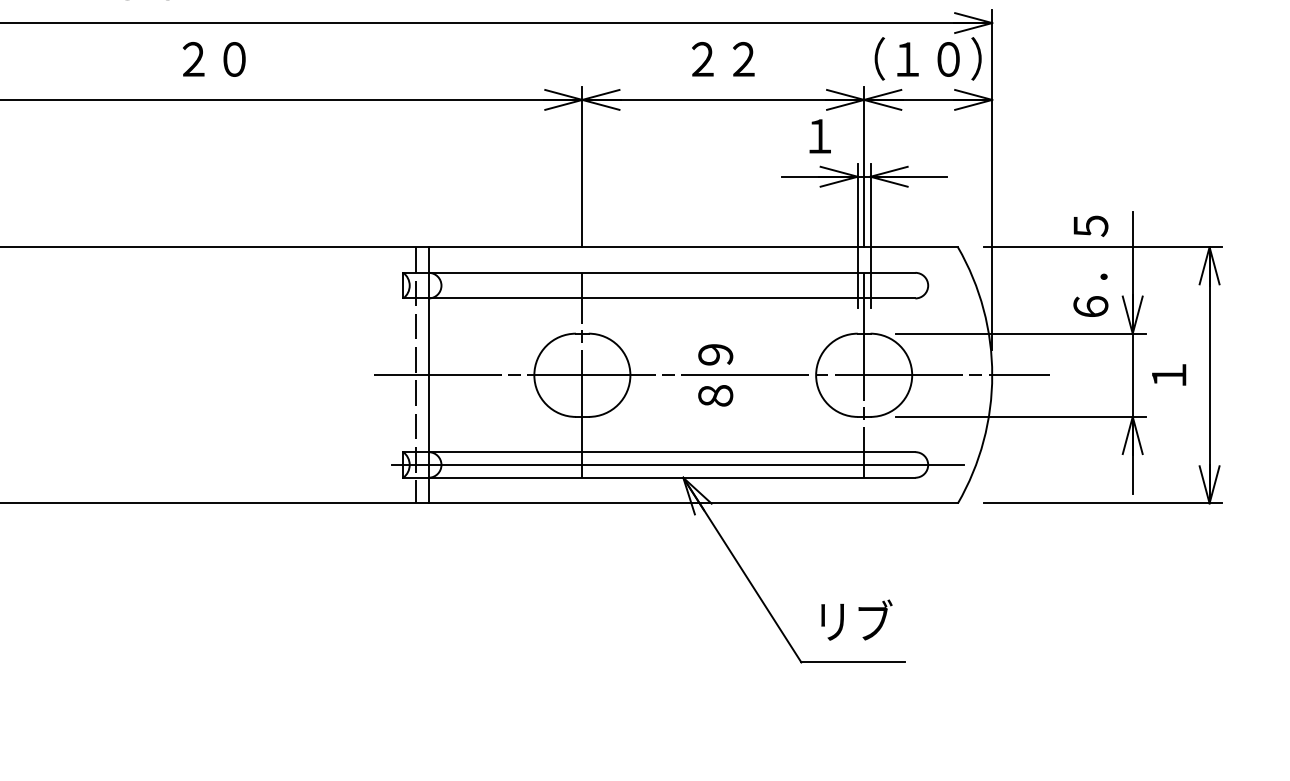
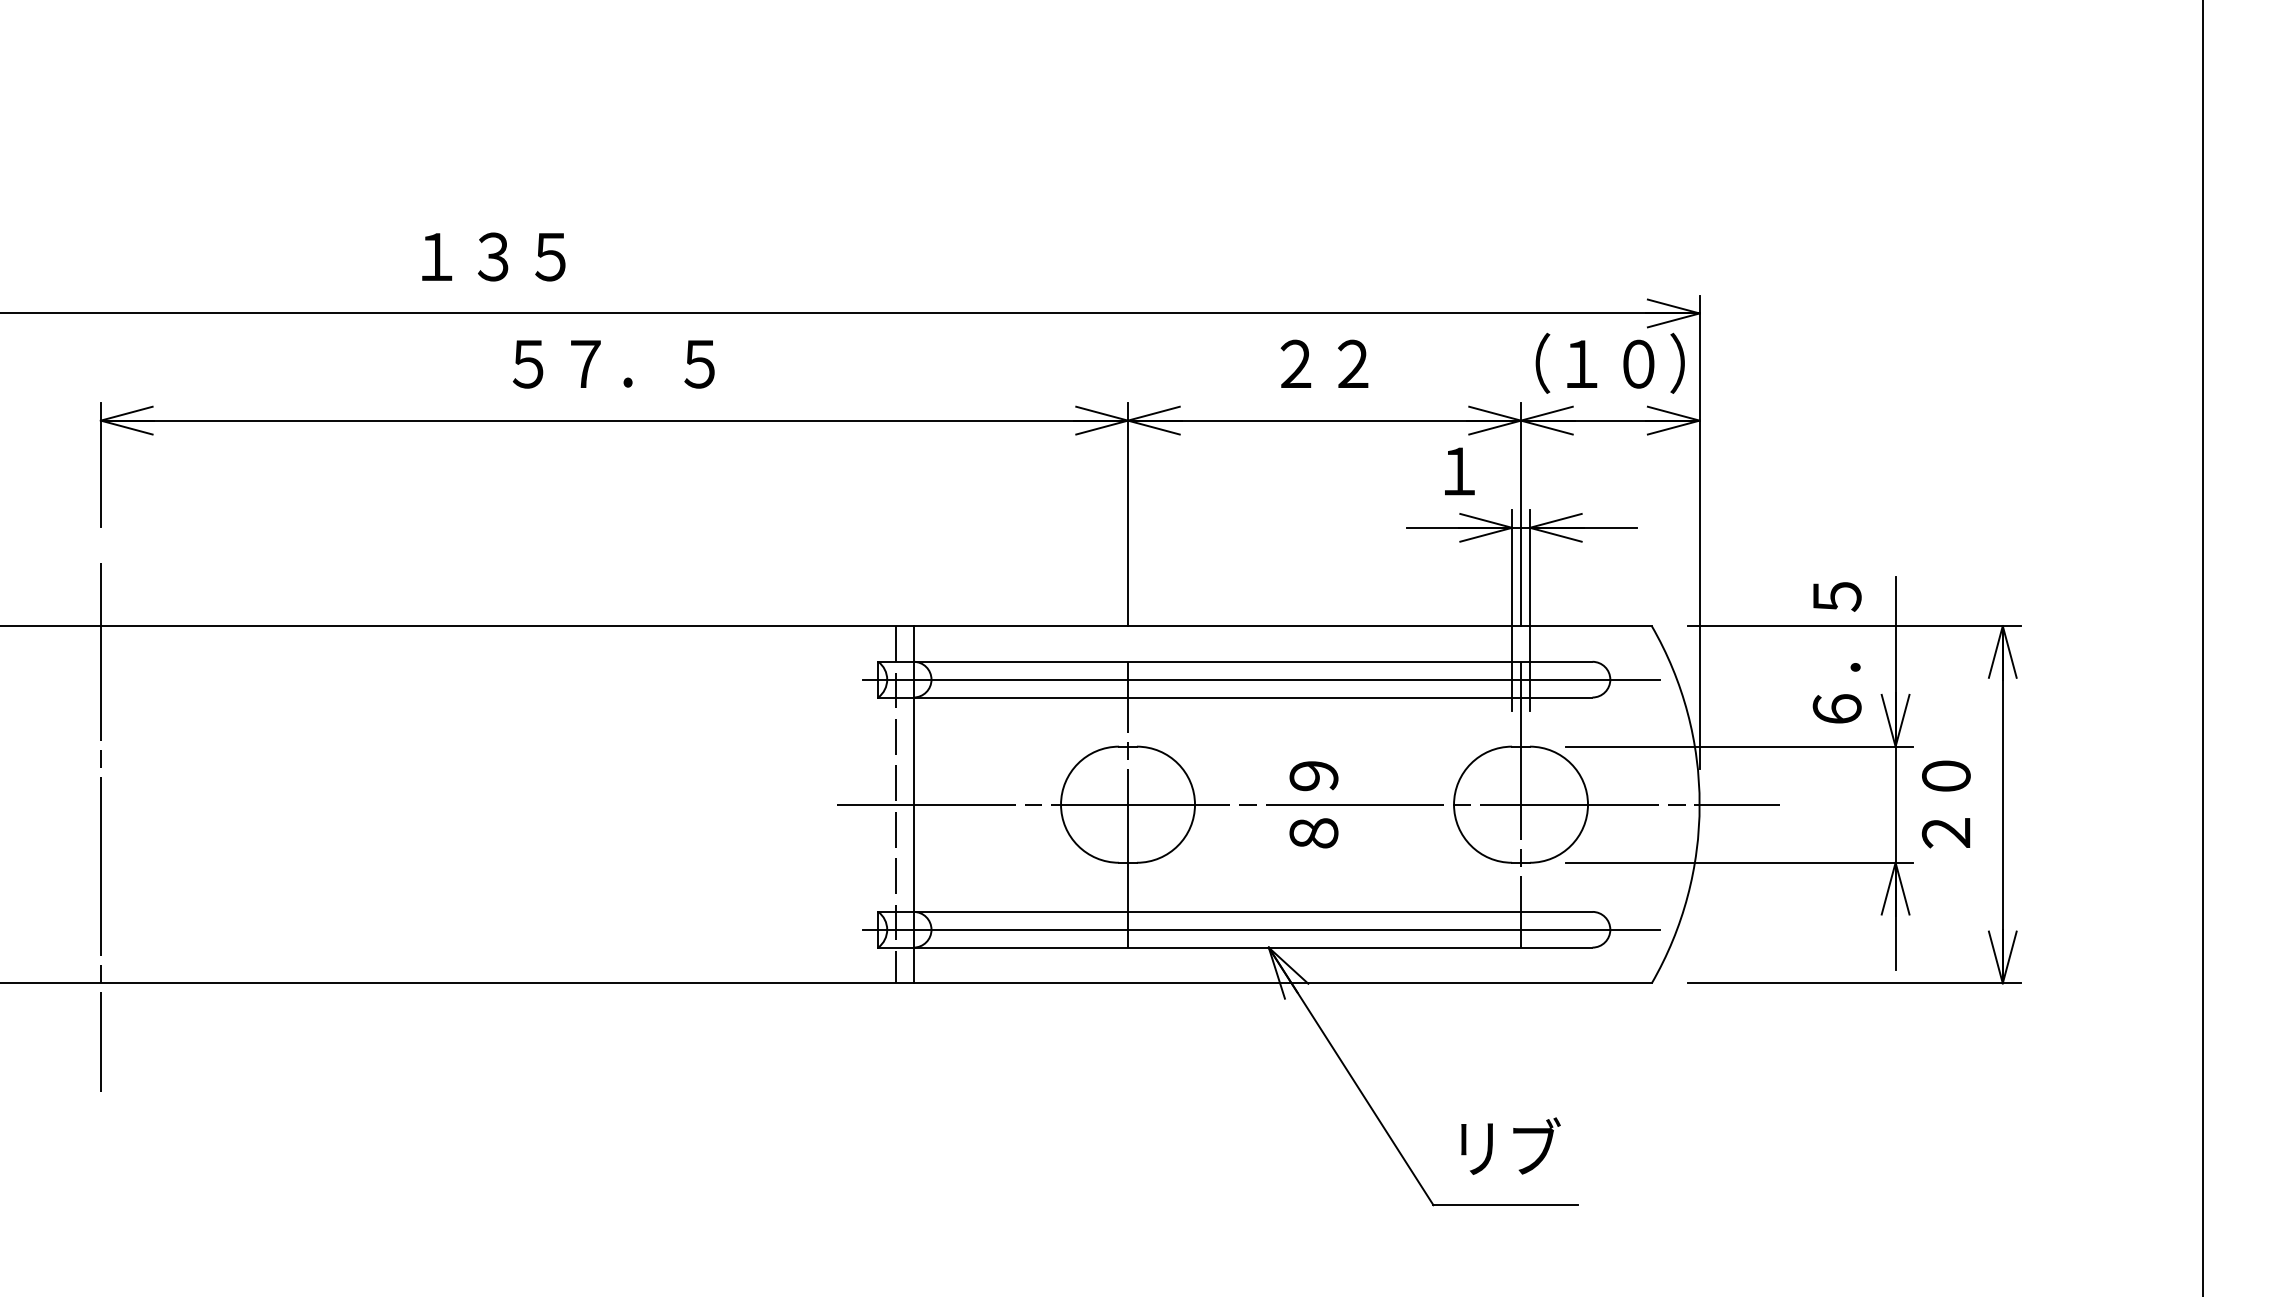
text: (213, 58) -> (613, 363), ２０ -> ５７．５
line: (677, 285) -> (1260, 679), added
text: (1168, 375) -> (1945, 804), １ -> ２０

